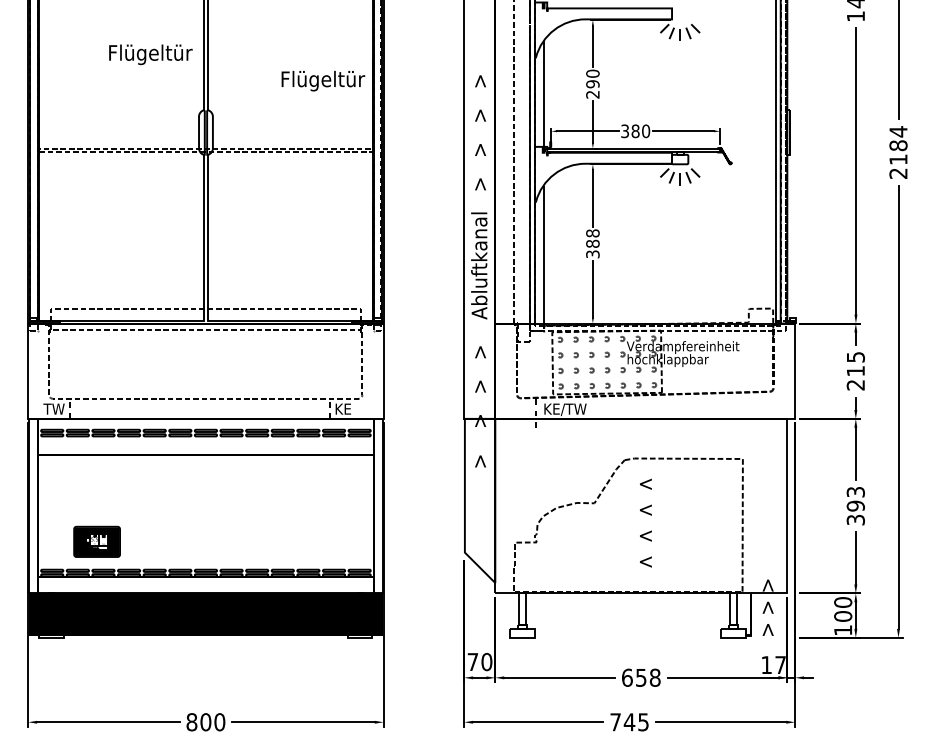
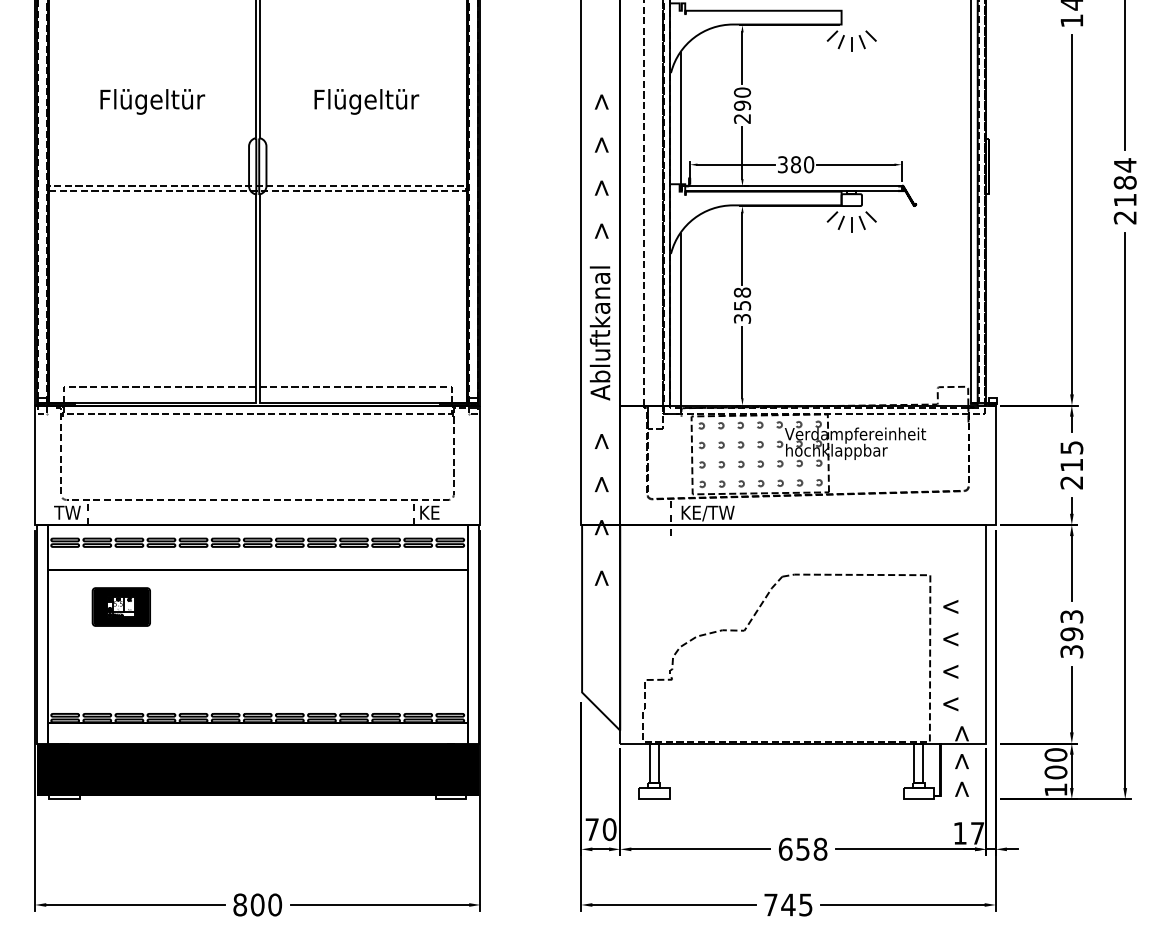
text: (150, 54) -> (152, 101), moved
text: (323, 80) -> (366, 101), moved
text: (592, 243) -> (742, 305), 388 -> 358
text: (645, 523) -> (950, 655), moved
part: (96, 541) -> (120, 606), moved

